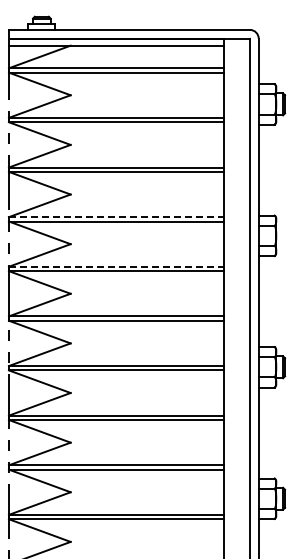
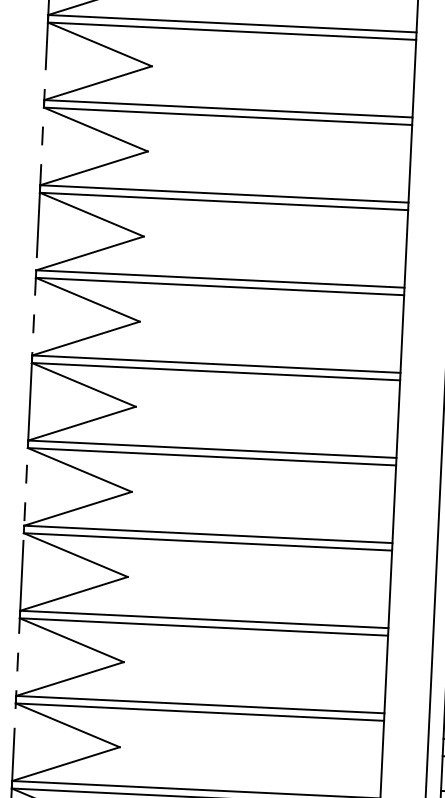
line: (116, 217) -> (220, 279), dashed -> solid
line: (116, 266) -> (216, 363), dashed -> solid

